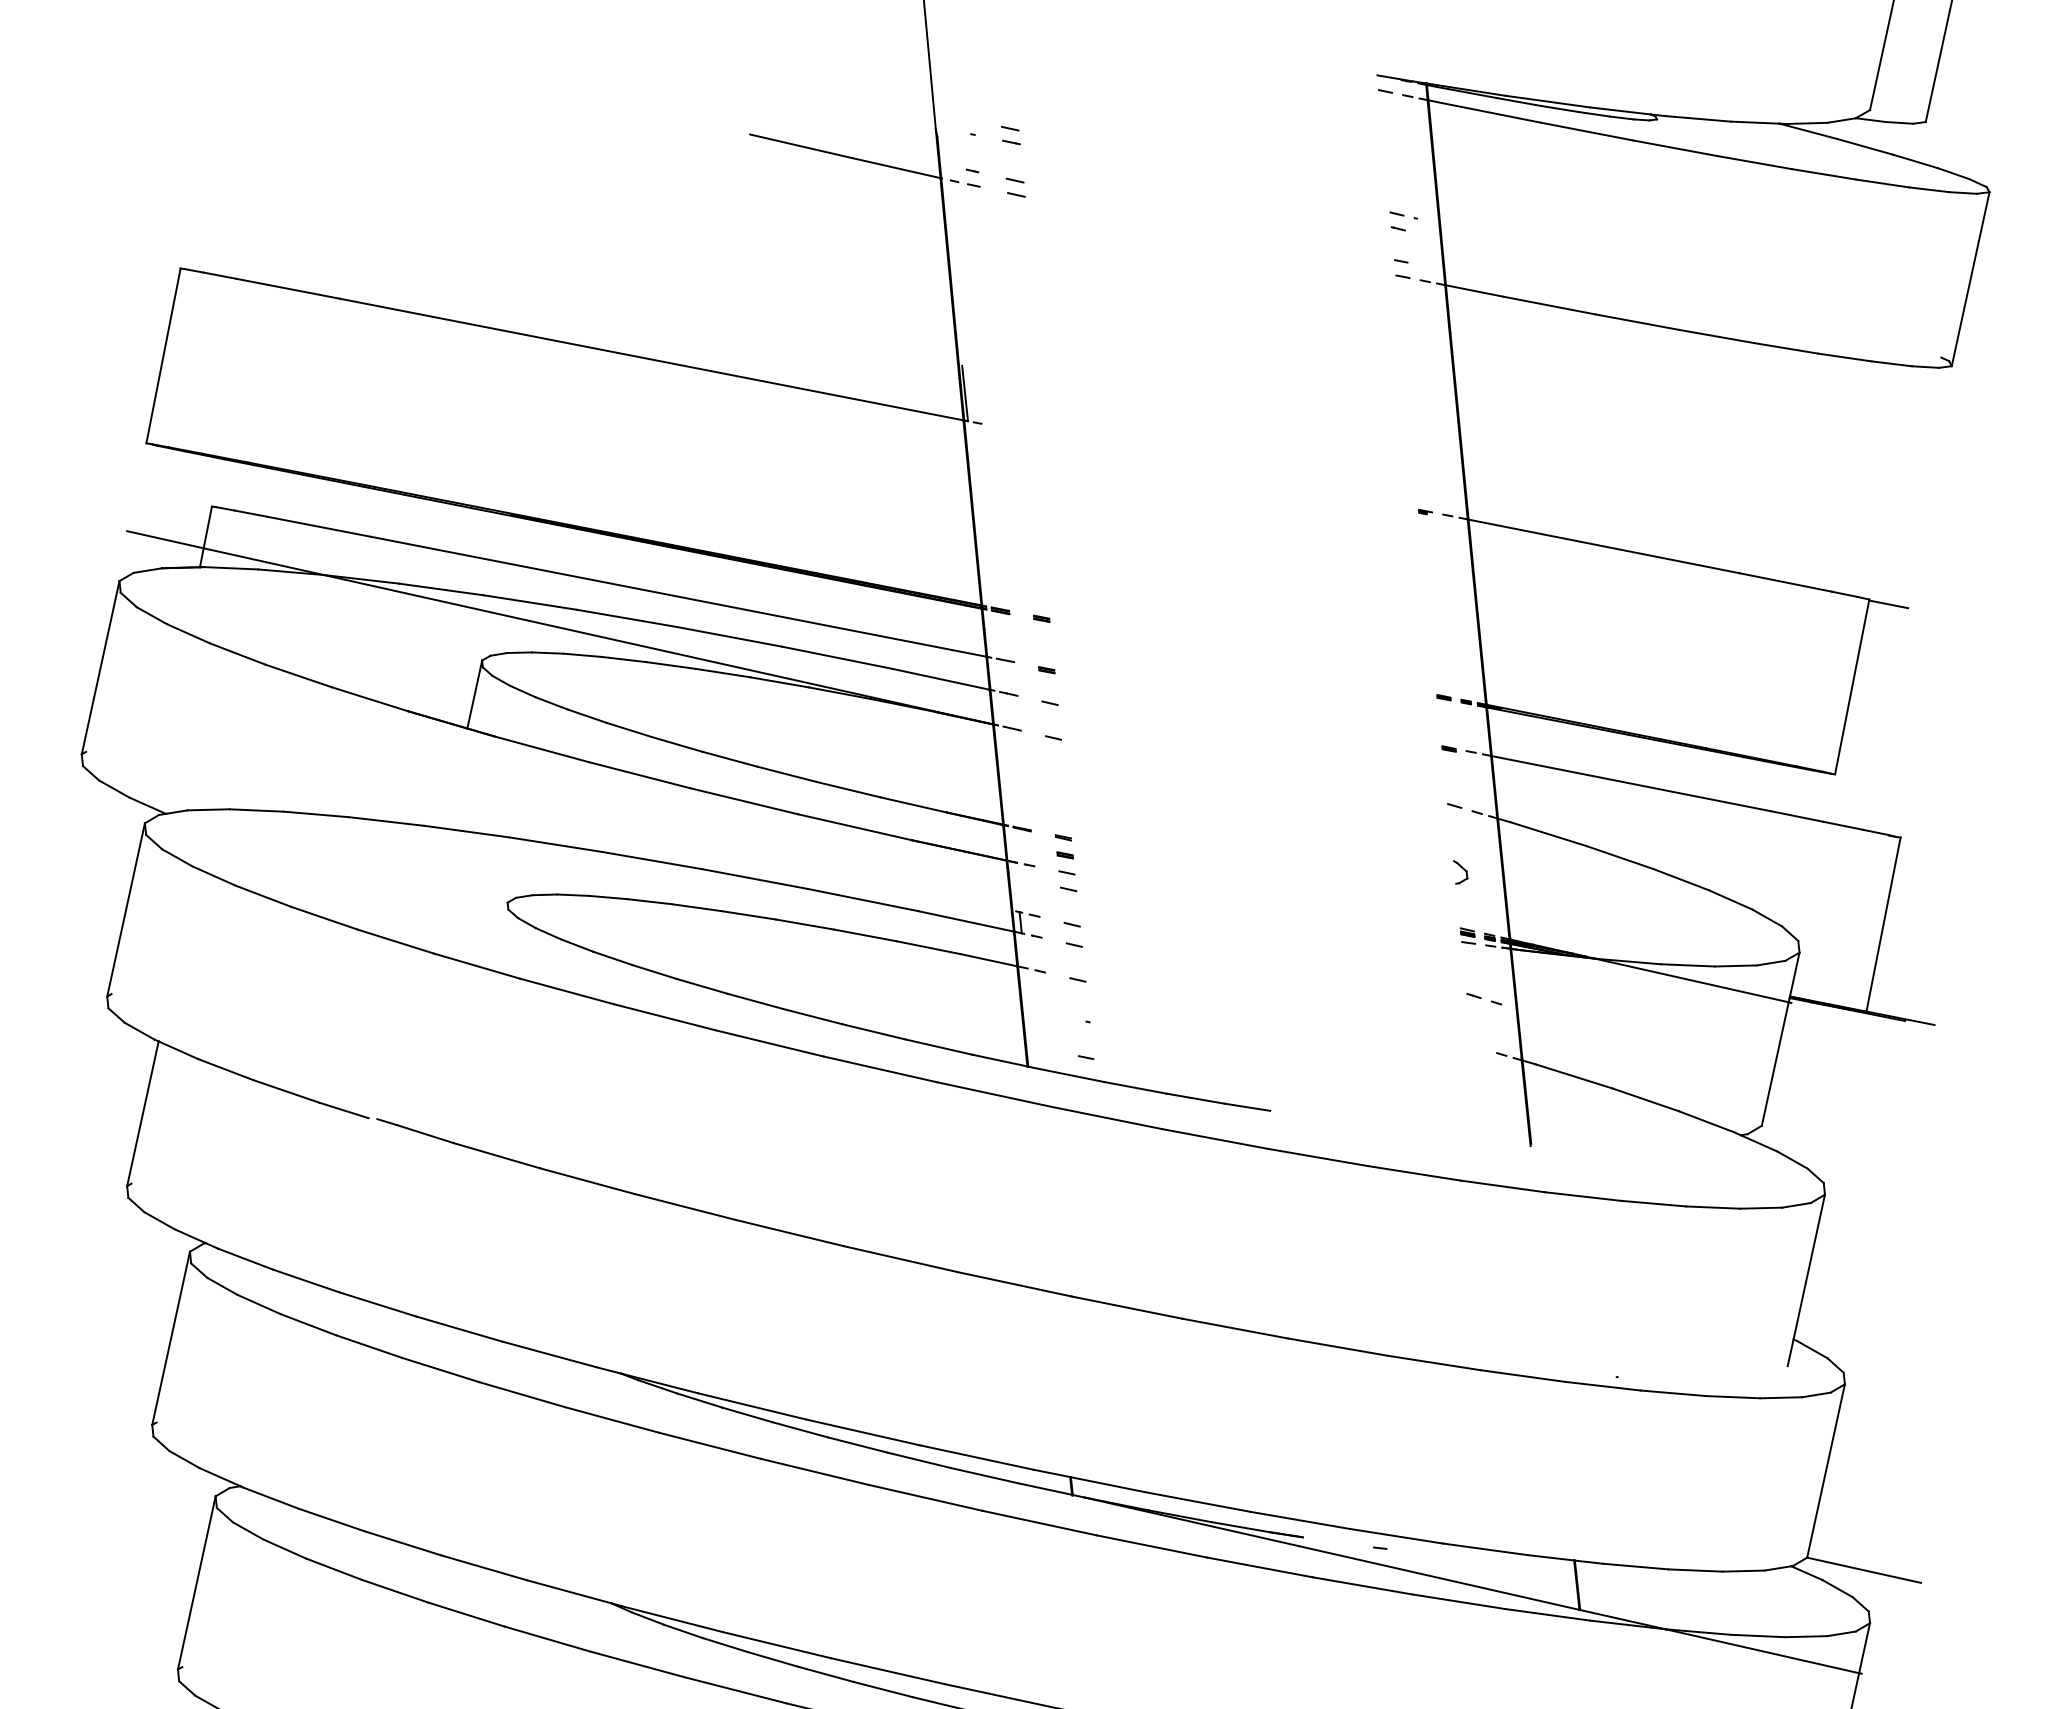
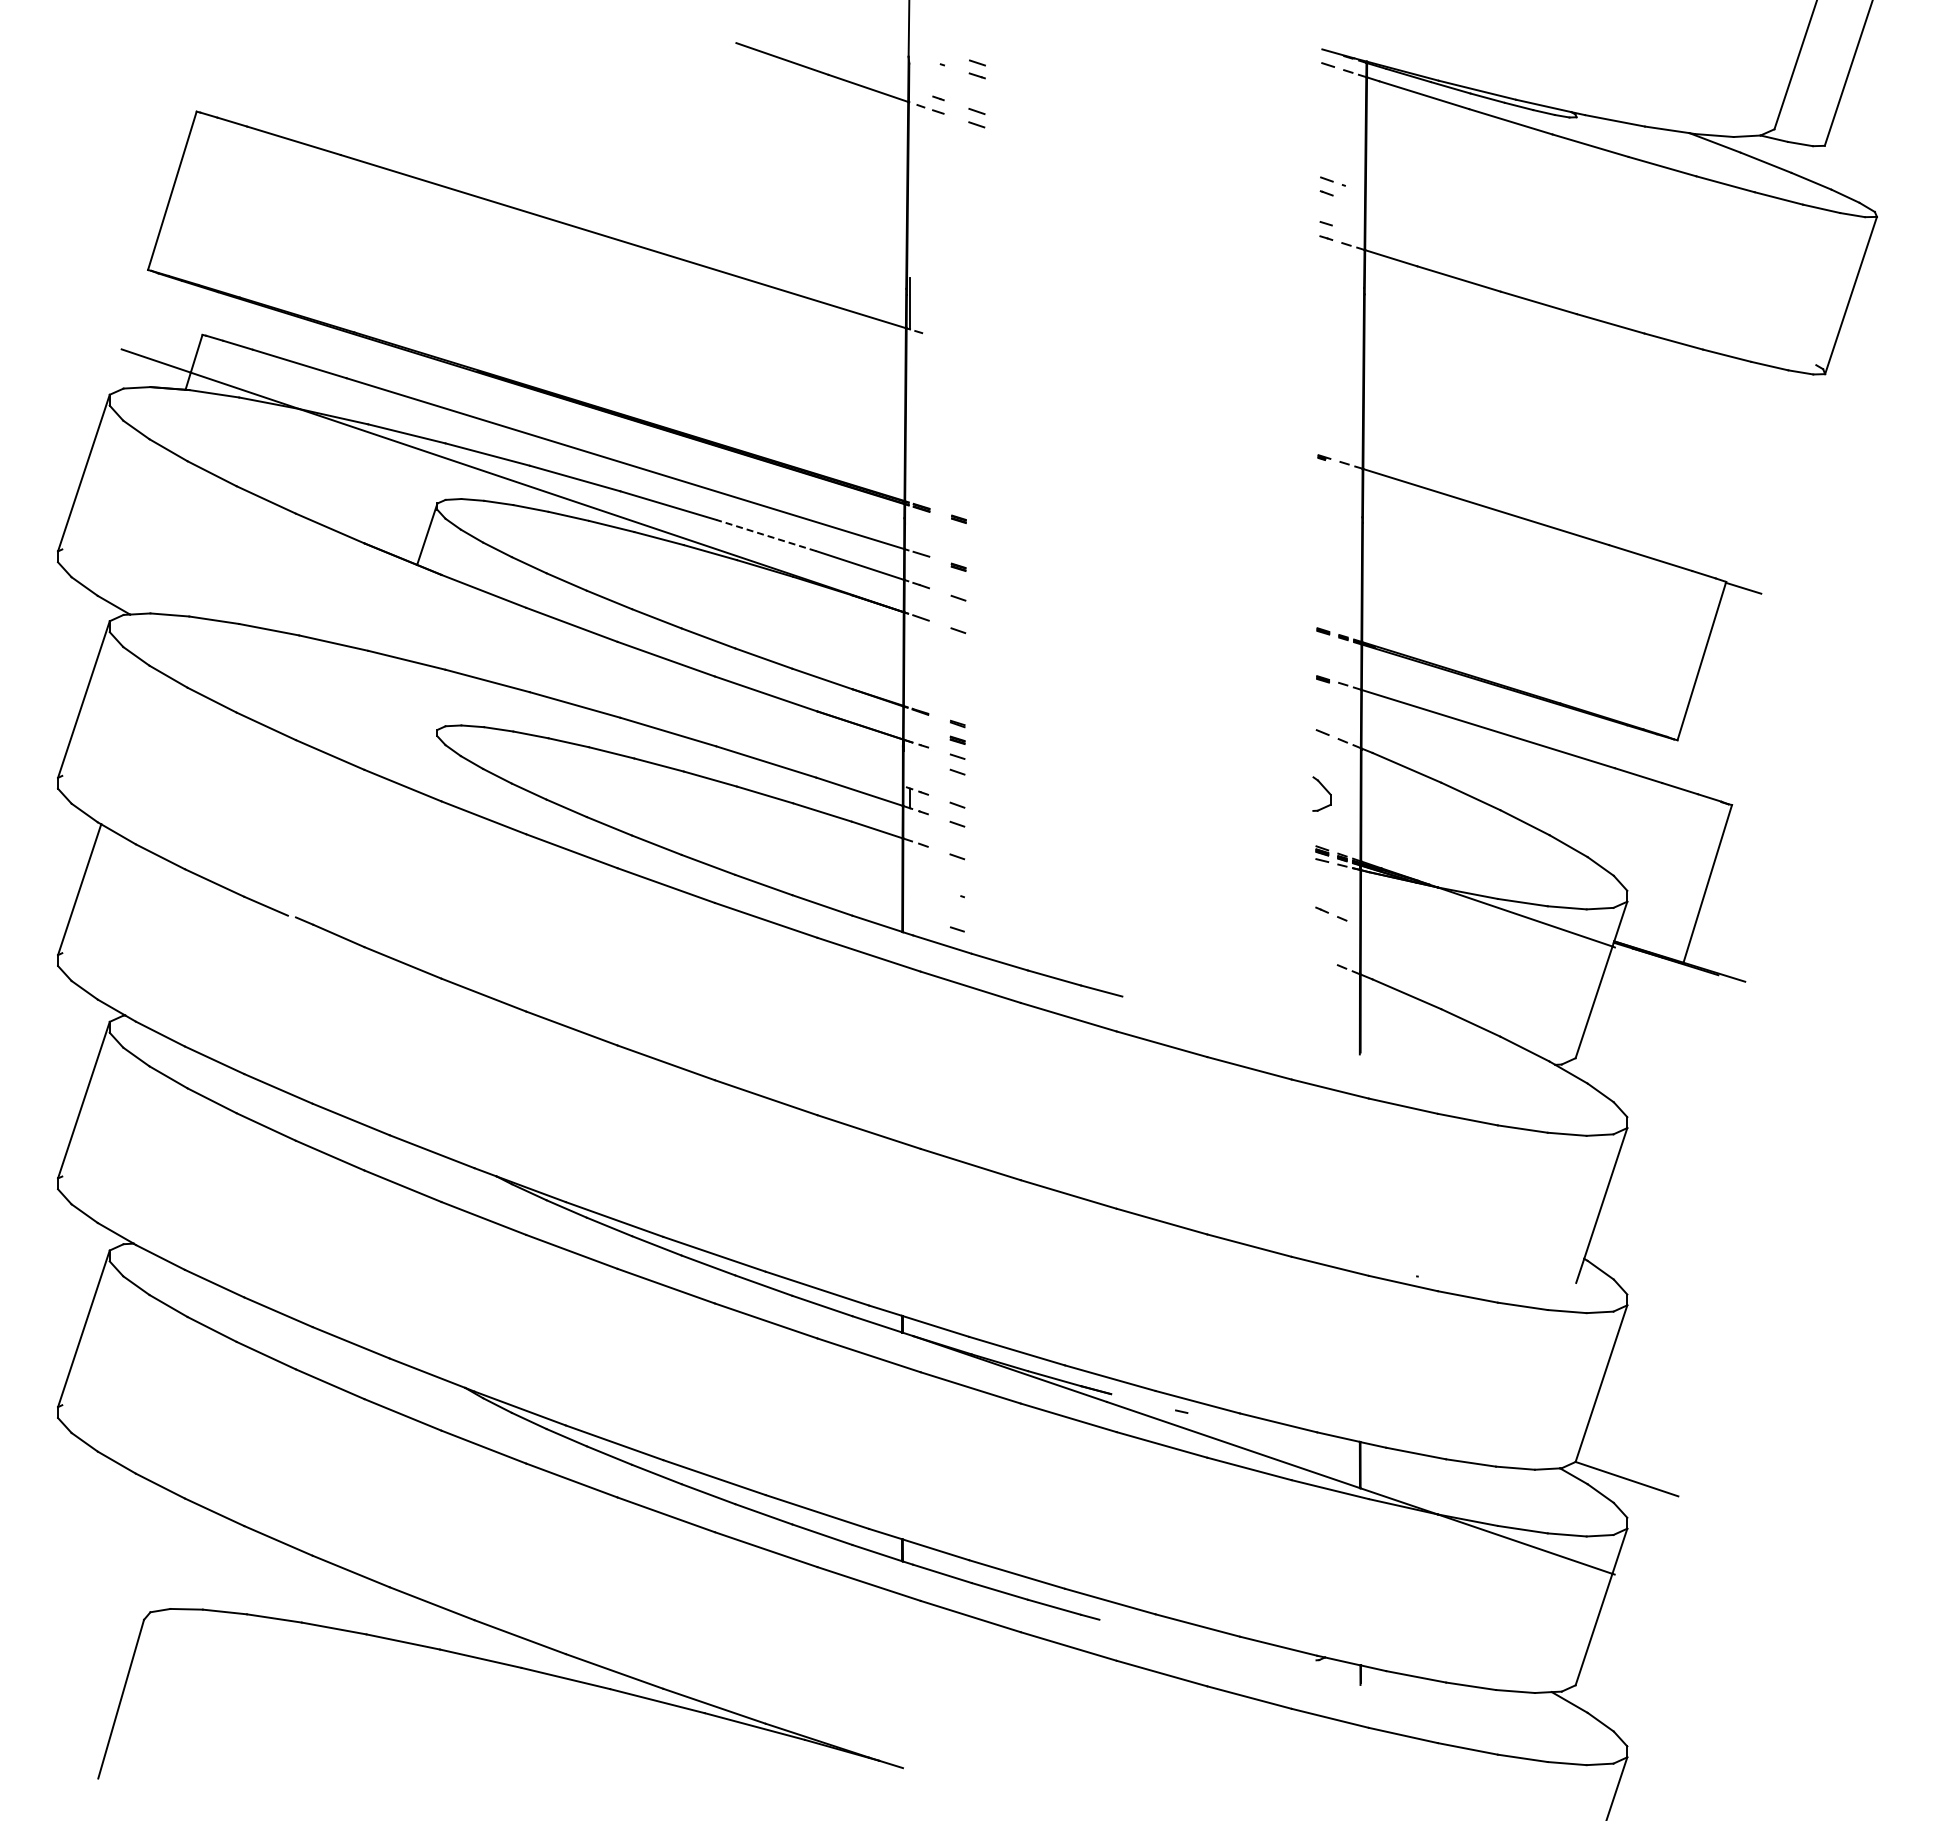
line: (836, 657) -> (765, 535), solid -> dashed
part: (1460, 871) -> (1321, 793), size x1.6

